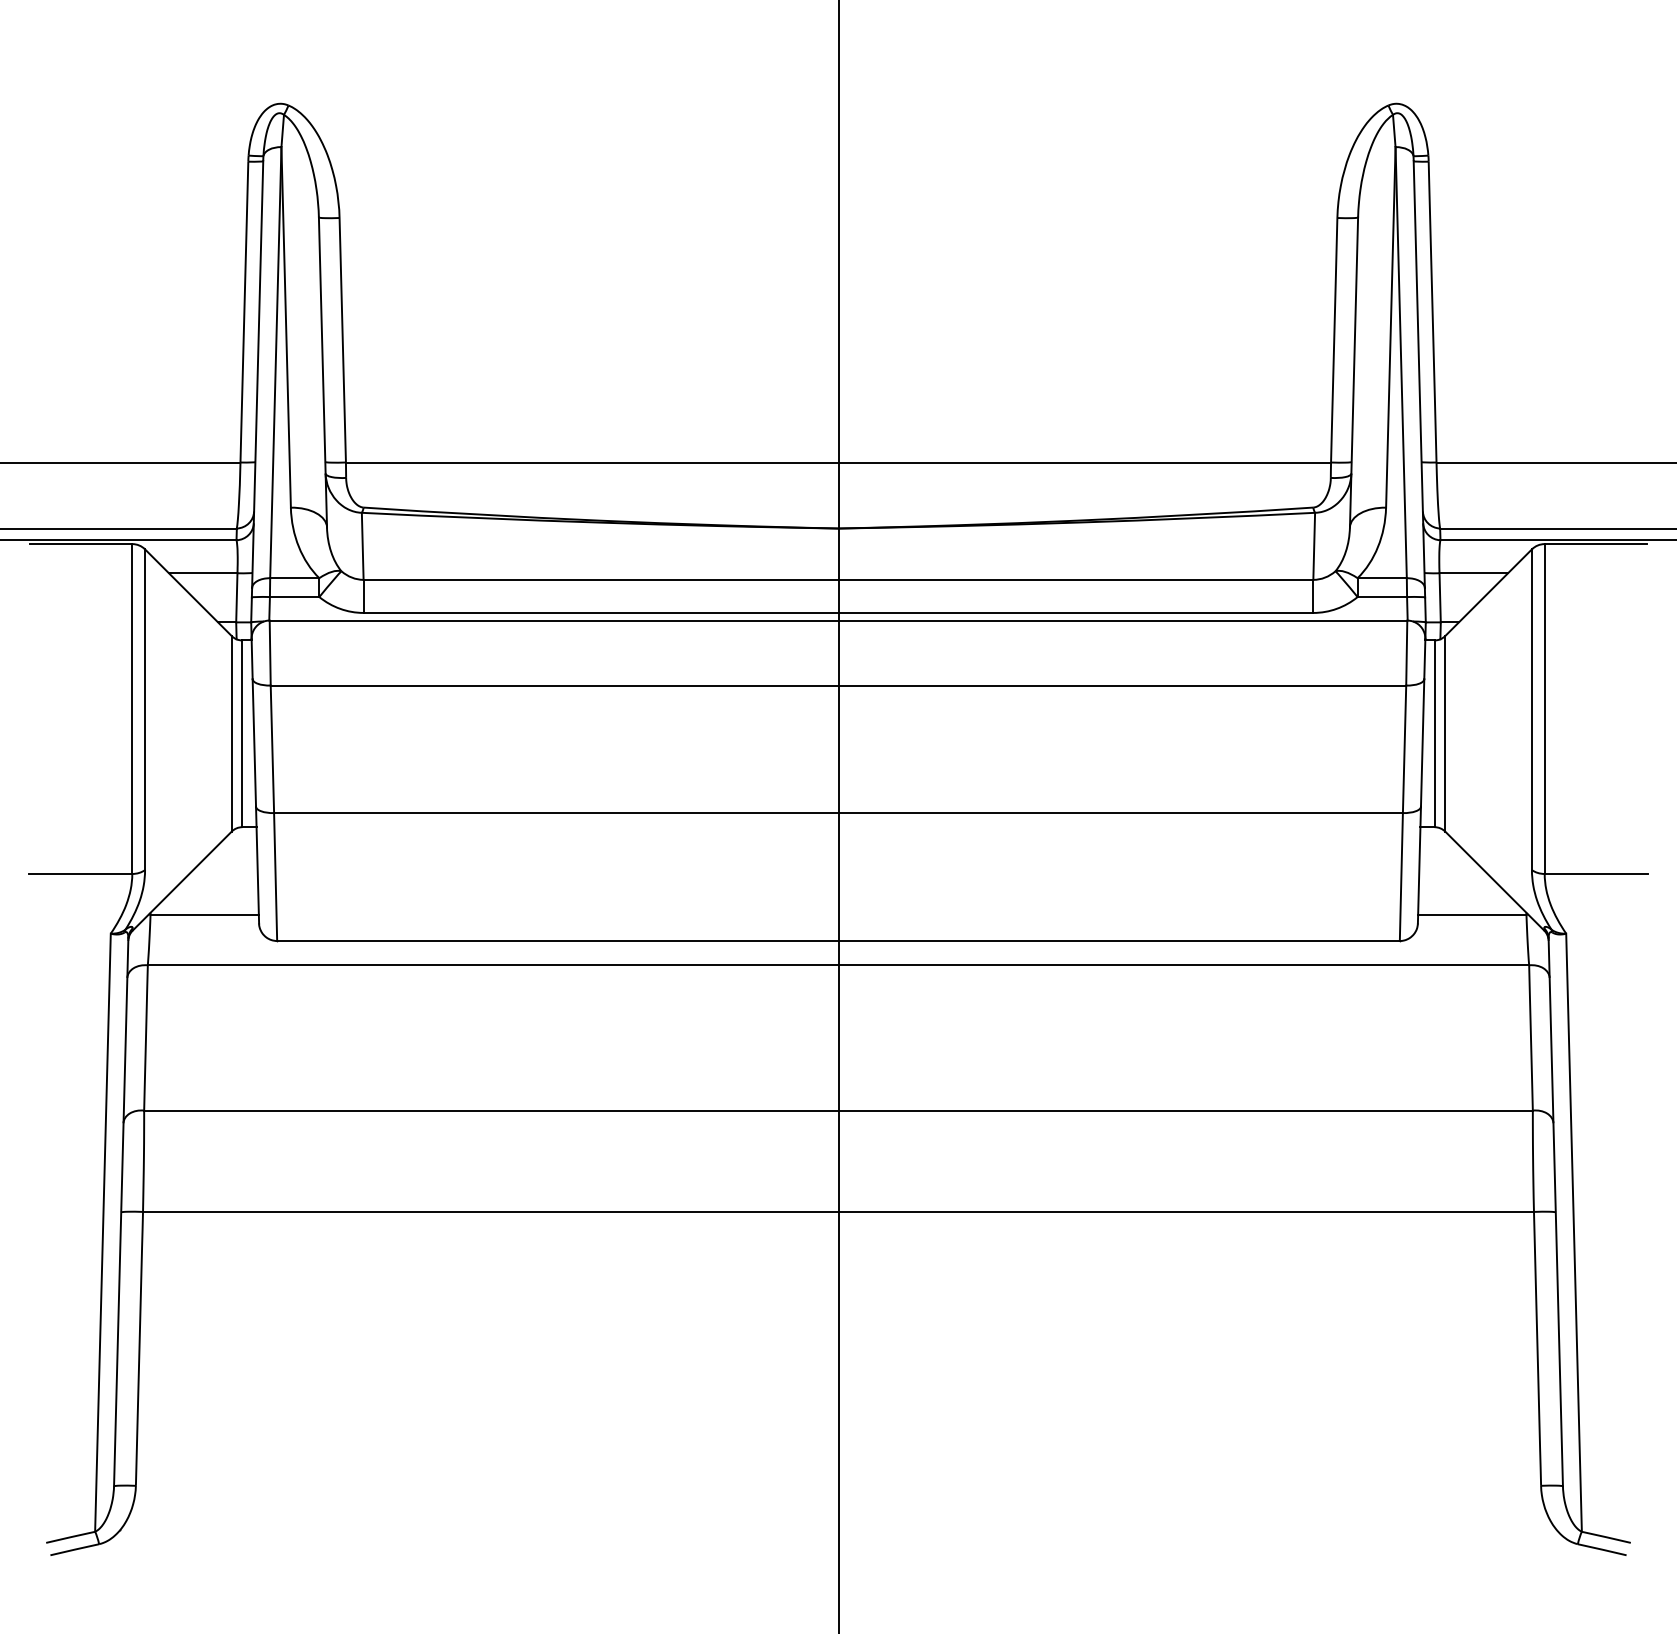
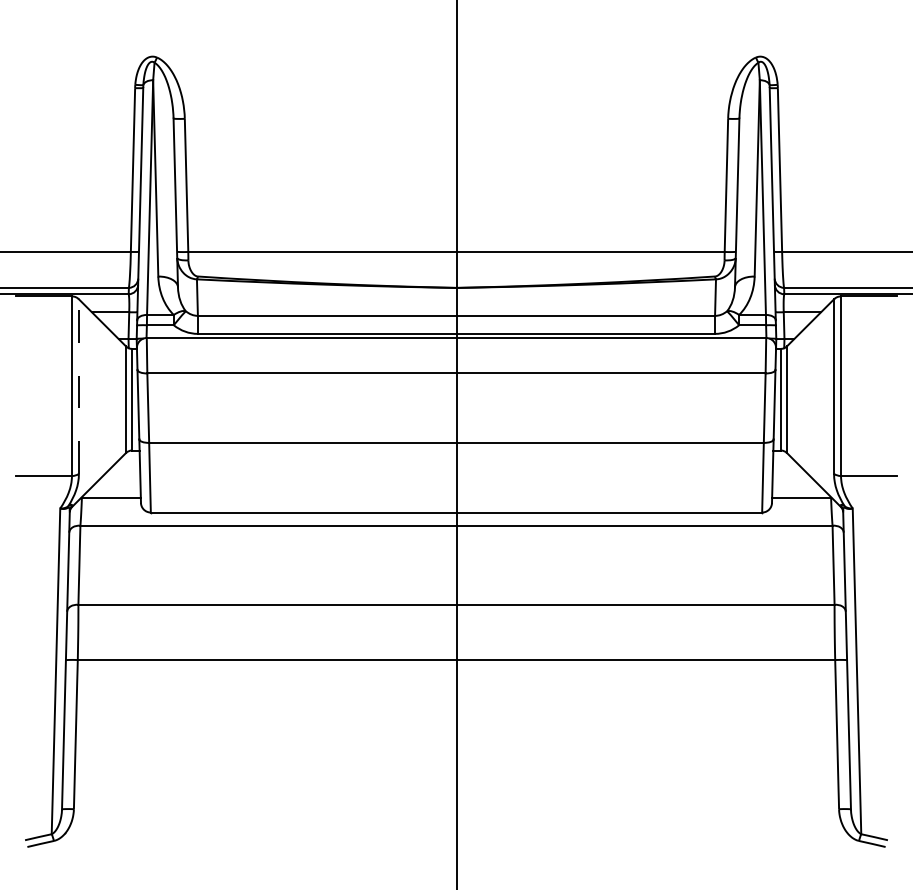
line: (144, 709) -> (78, 386), solid -> dashed

